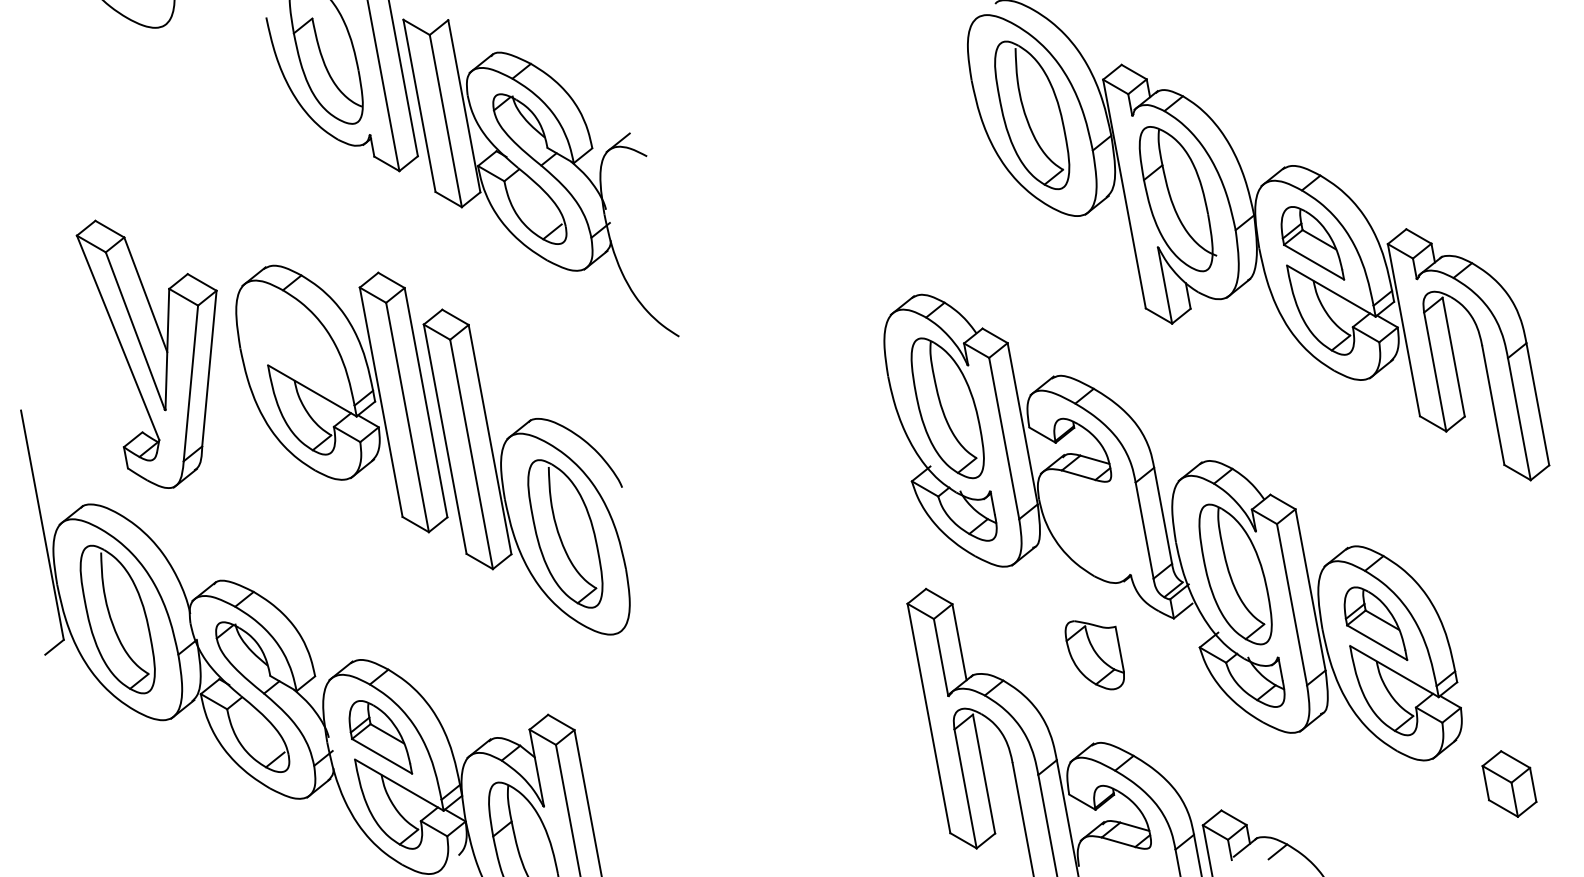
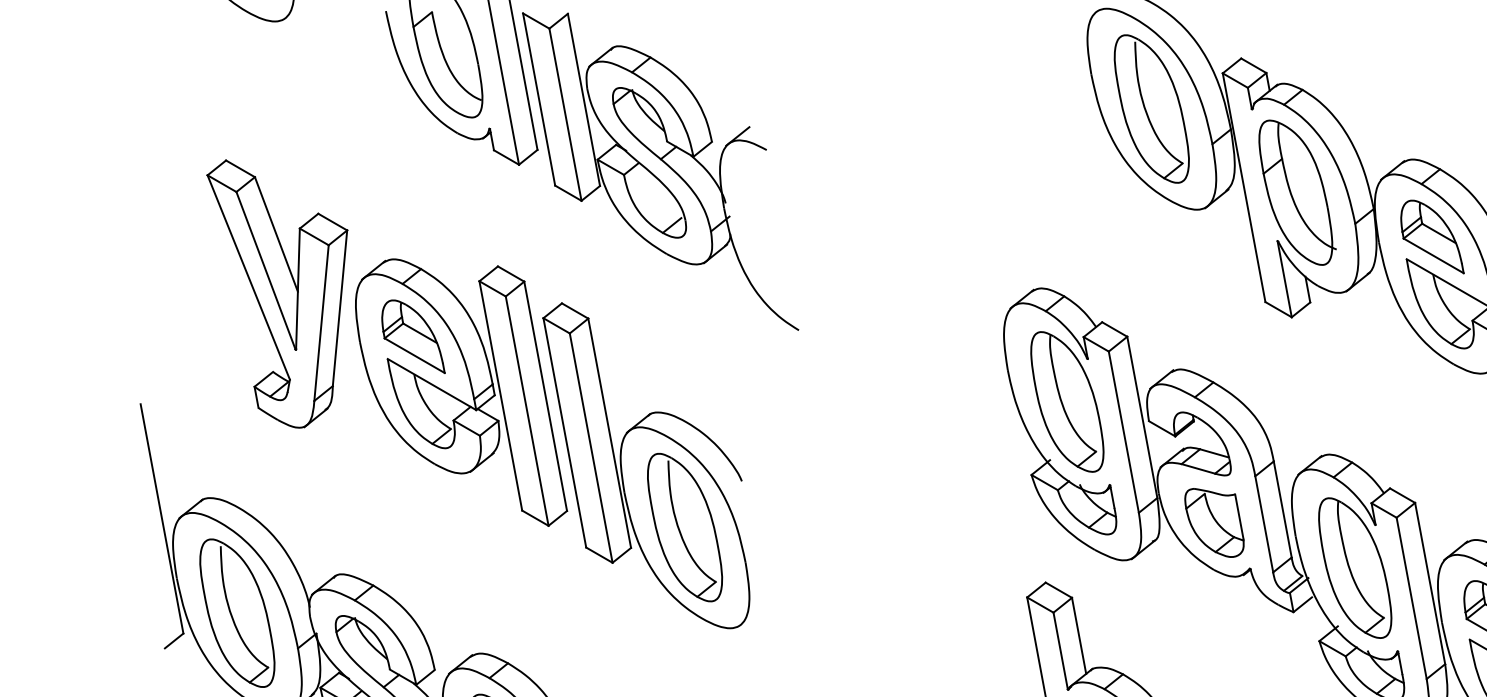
part: (293, 342) -> (413, 336), added
part: (146, 353) -> (277, 293), moved
part: (1094, 655) -> (1214, 523), moved

